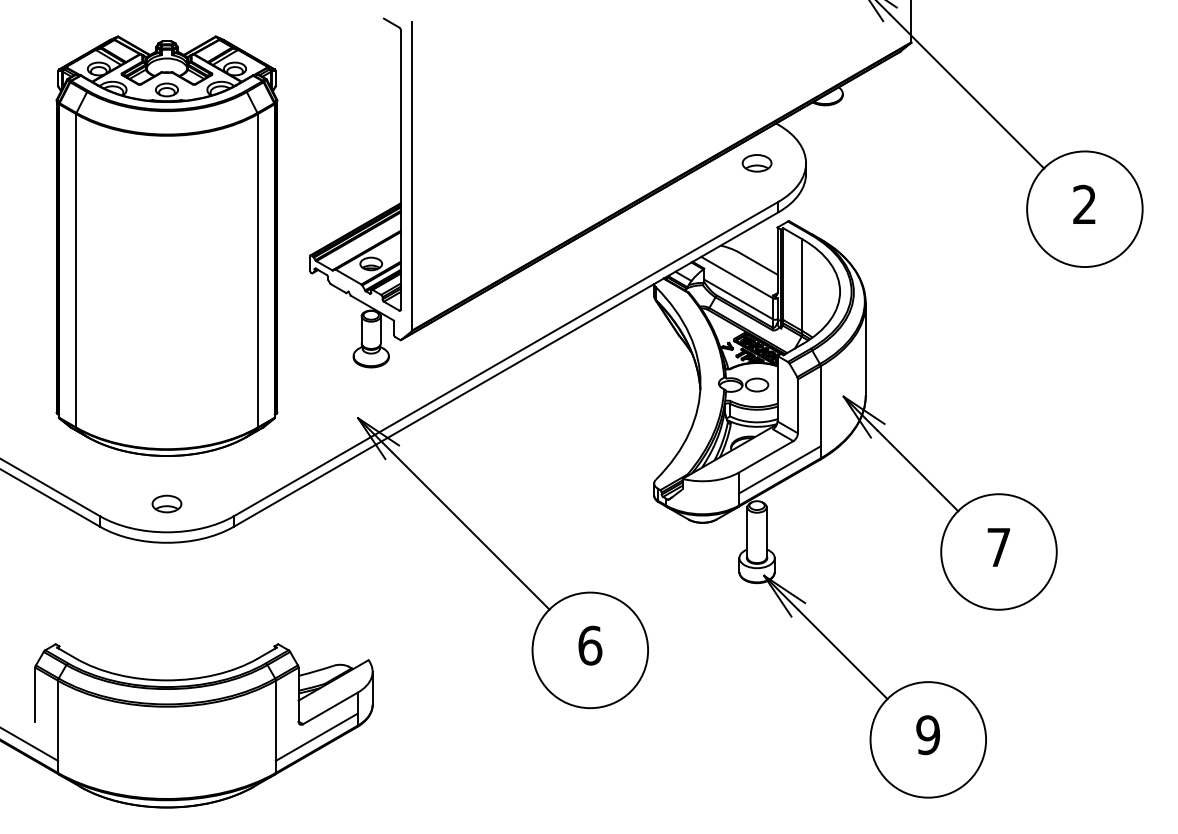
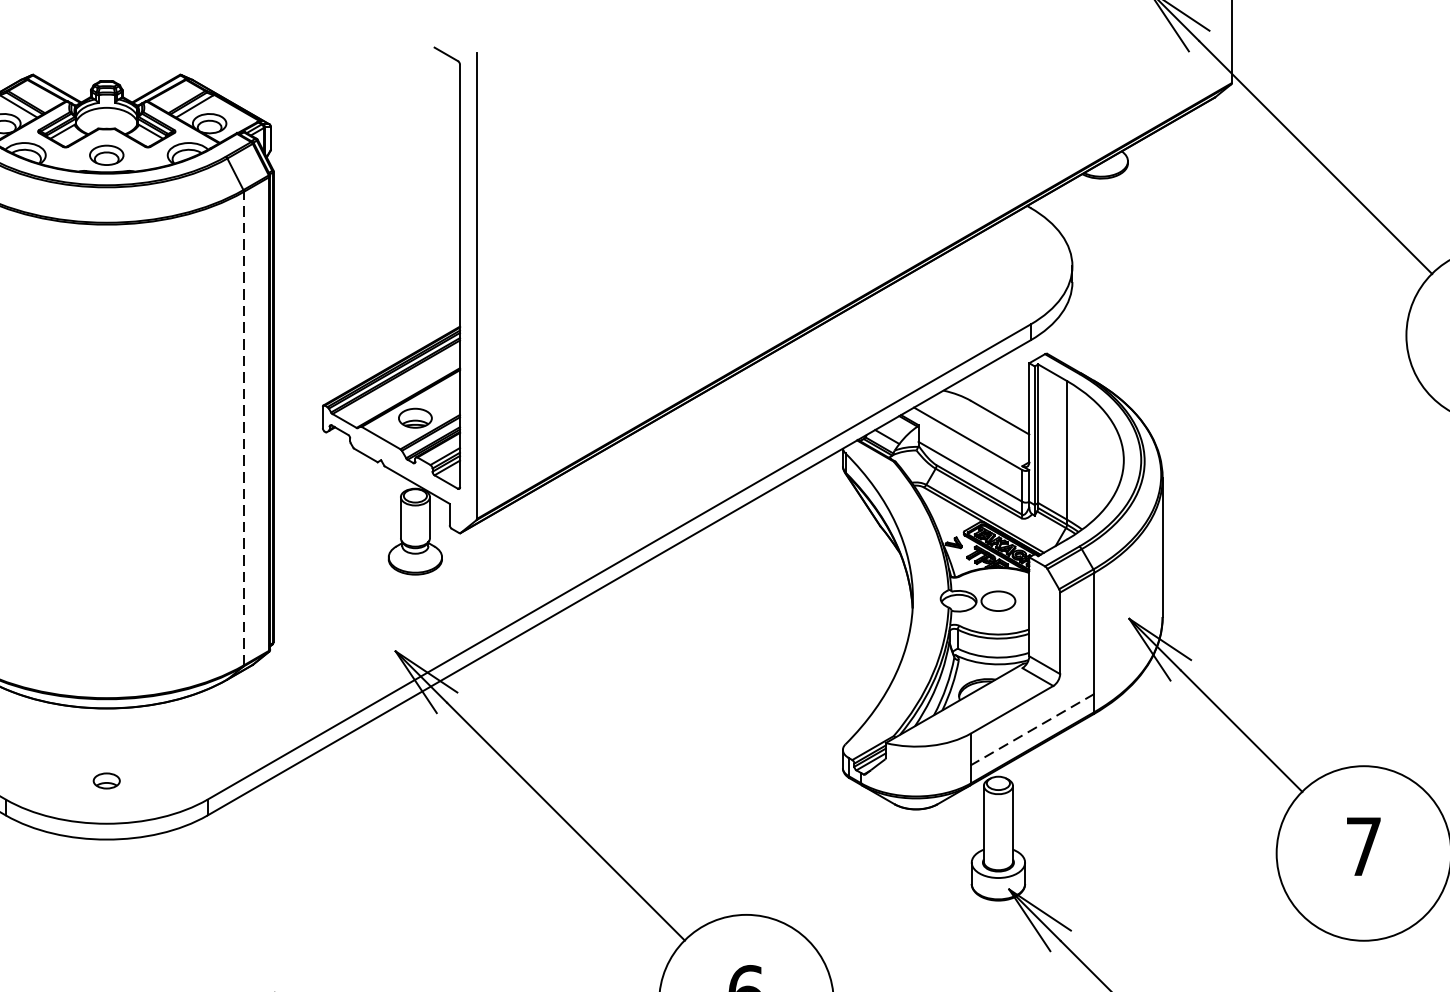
part: (756, 163) -> (997, 266), removed
line: (257, 270) -> (243, 428), solid -> dashed
line: (779, 470) -> (1032, 730), solid -> dashed
part: (166, 503) -> (106, 780), size x0.6

